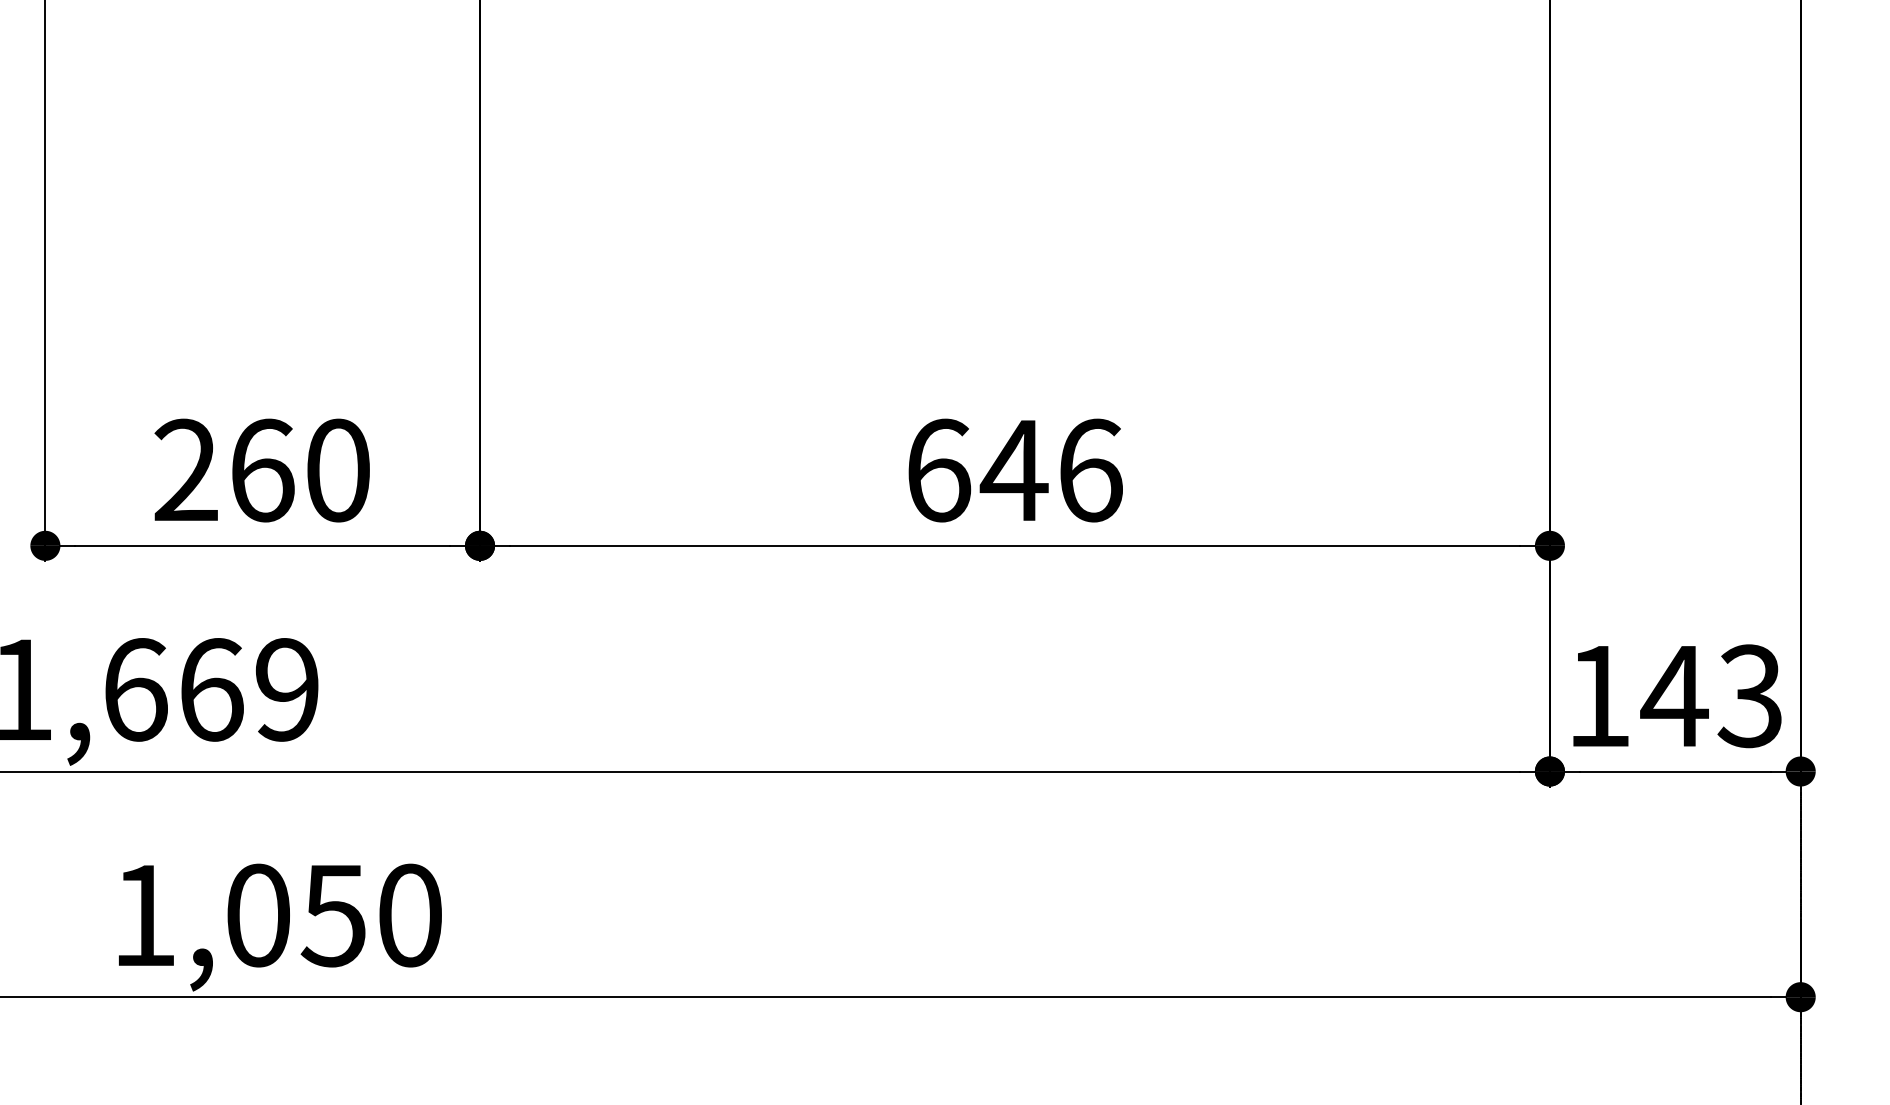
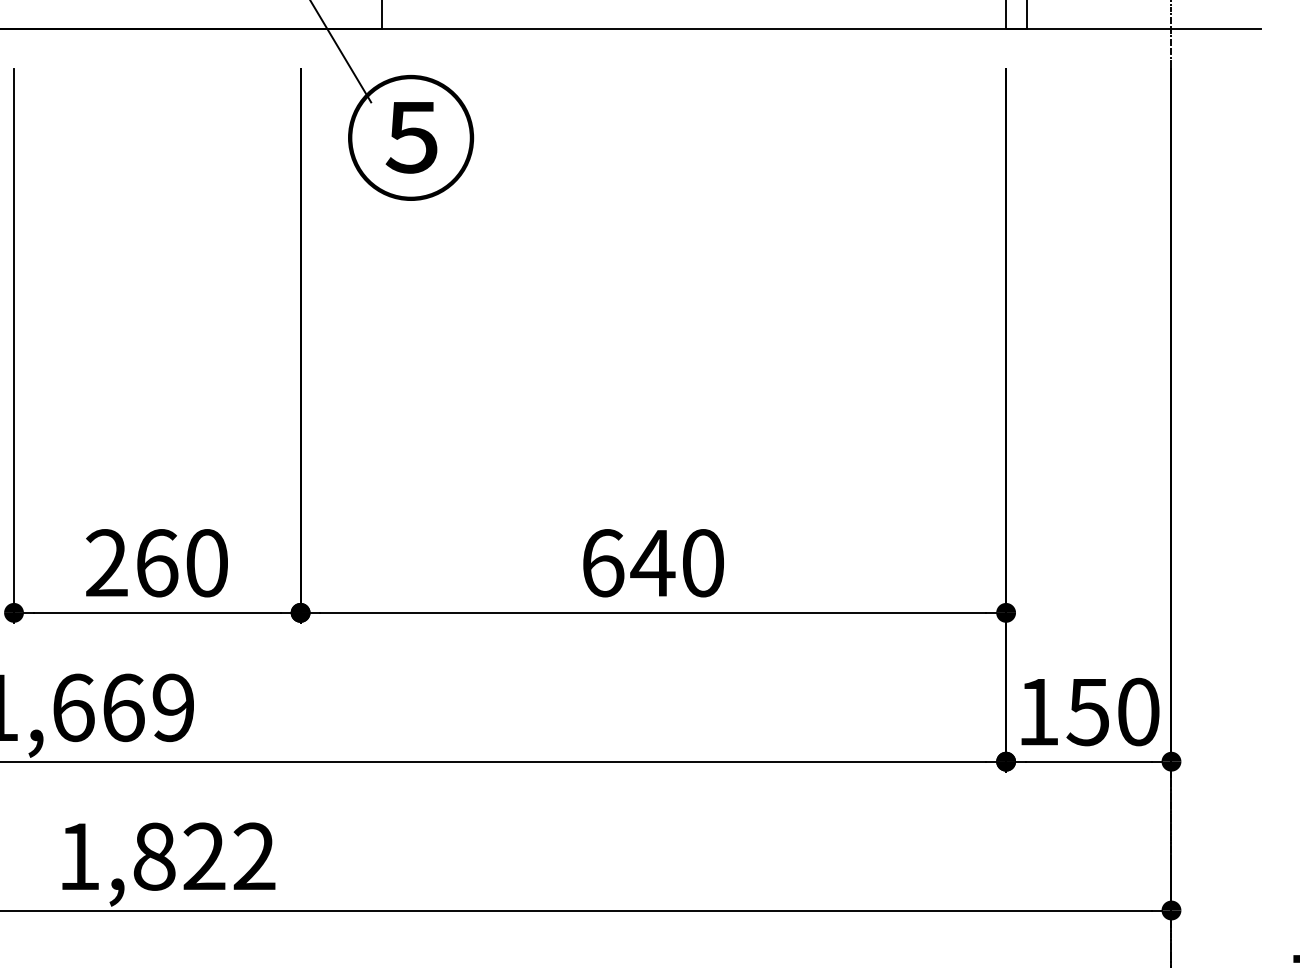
text: (1091, 470) -> (703, 563), 646 -> 640
text: (1711, 695) -> (1112, 711), 143 -> 150
text: (334, 915) -> (204, 856), 1,050 -> 1,822

